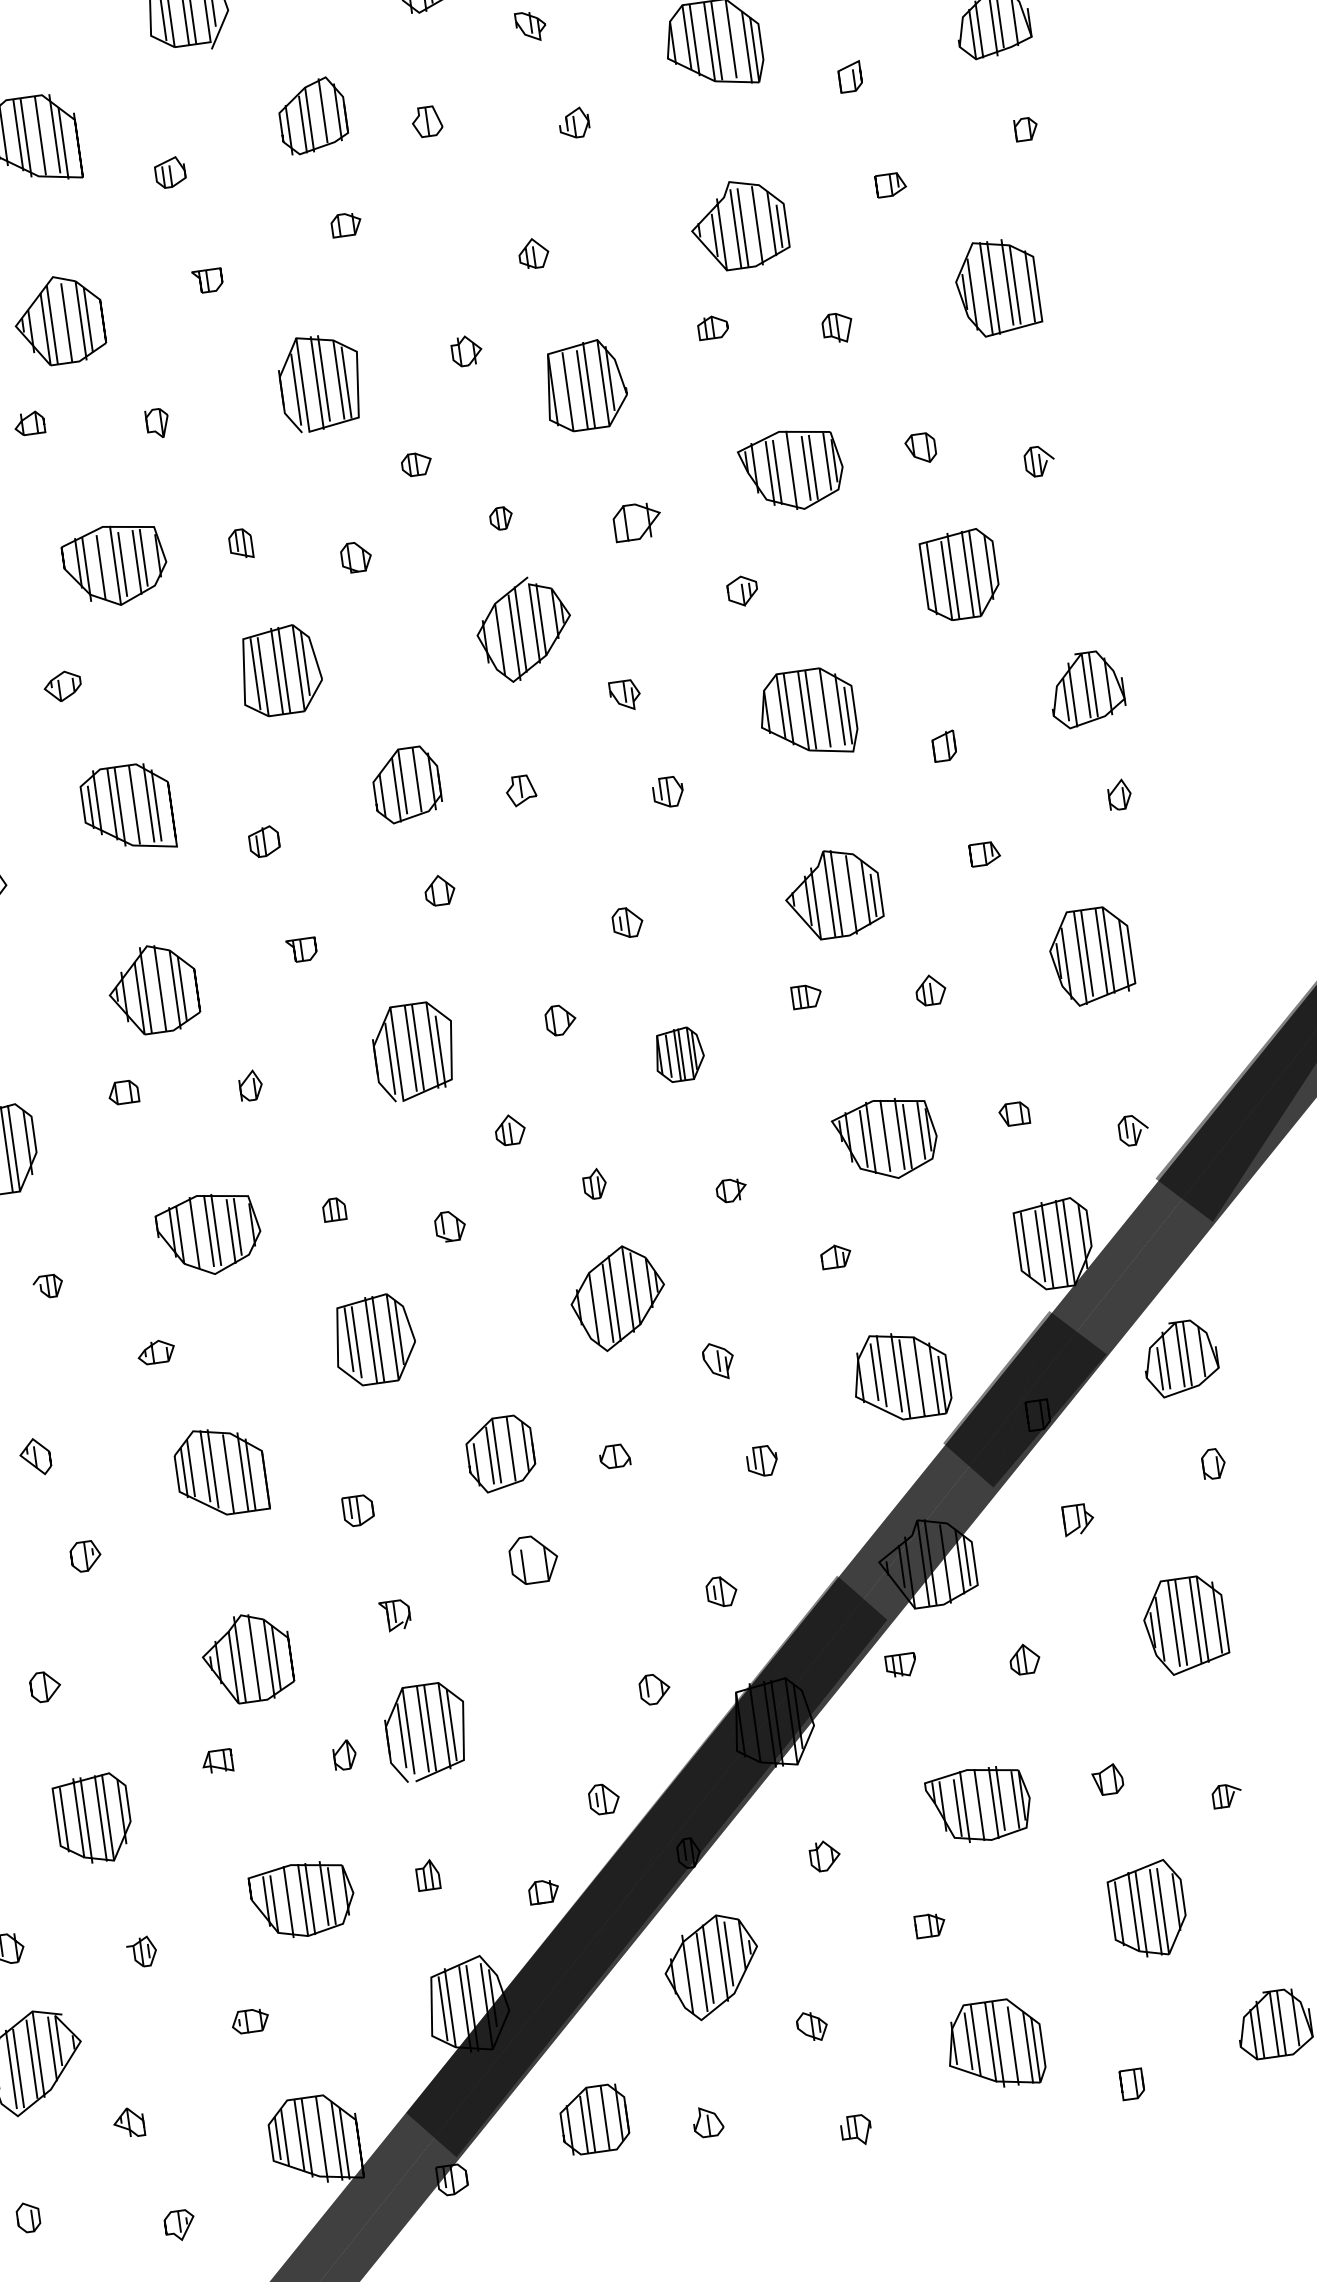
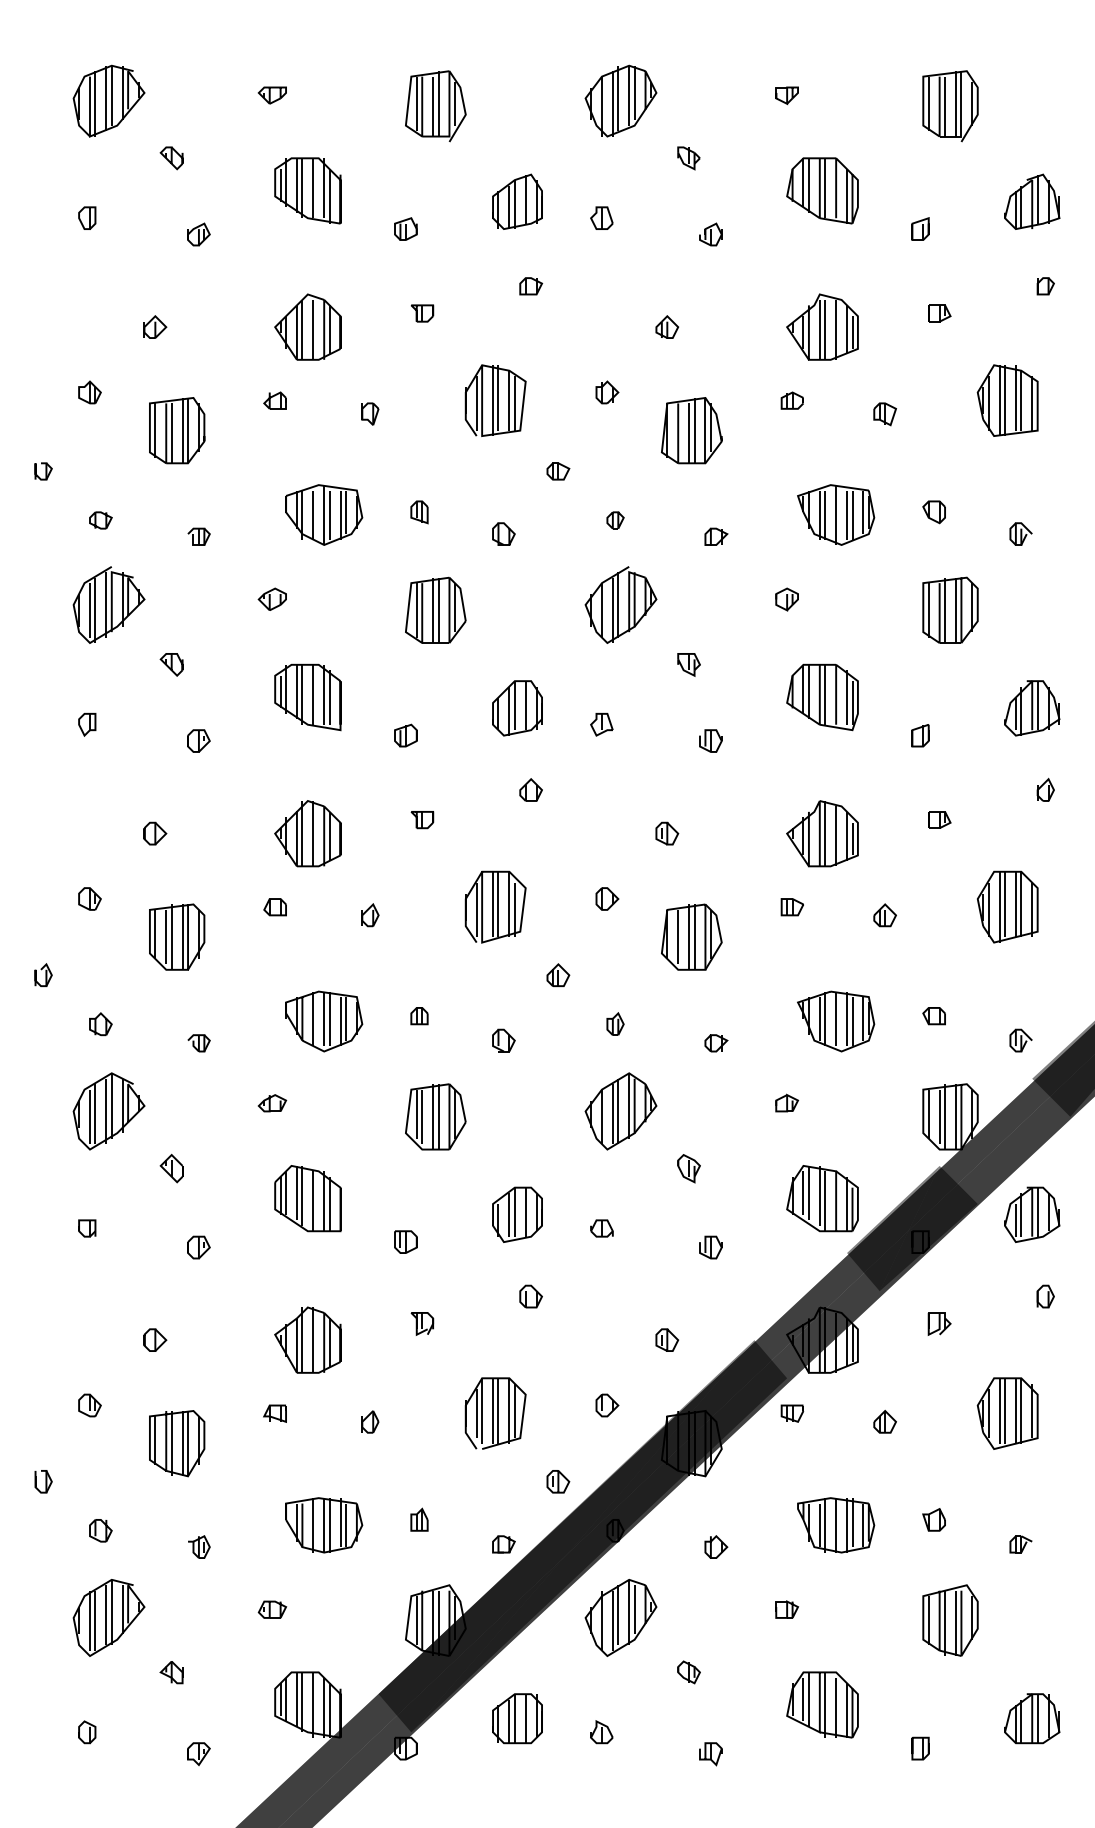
part: (637, 520) -> (716, 536), size x0.62
part: (678, 1054) -> (691, 936), size x1.67
part: (533, 1559) -> (530, 1296), size x0.62
part: (426, 1732) -> (495, 1413), moved

